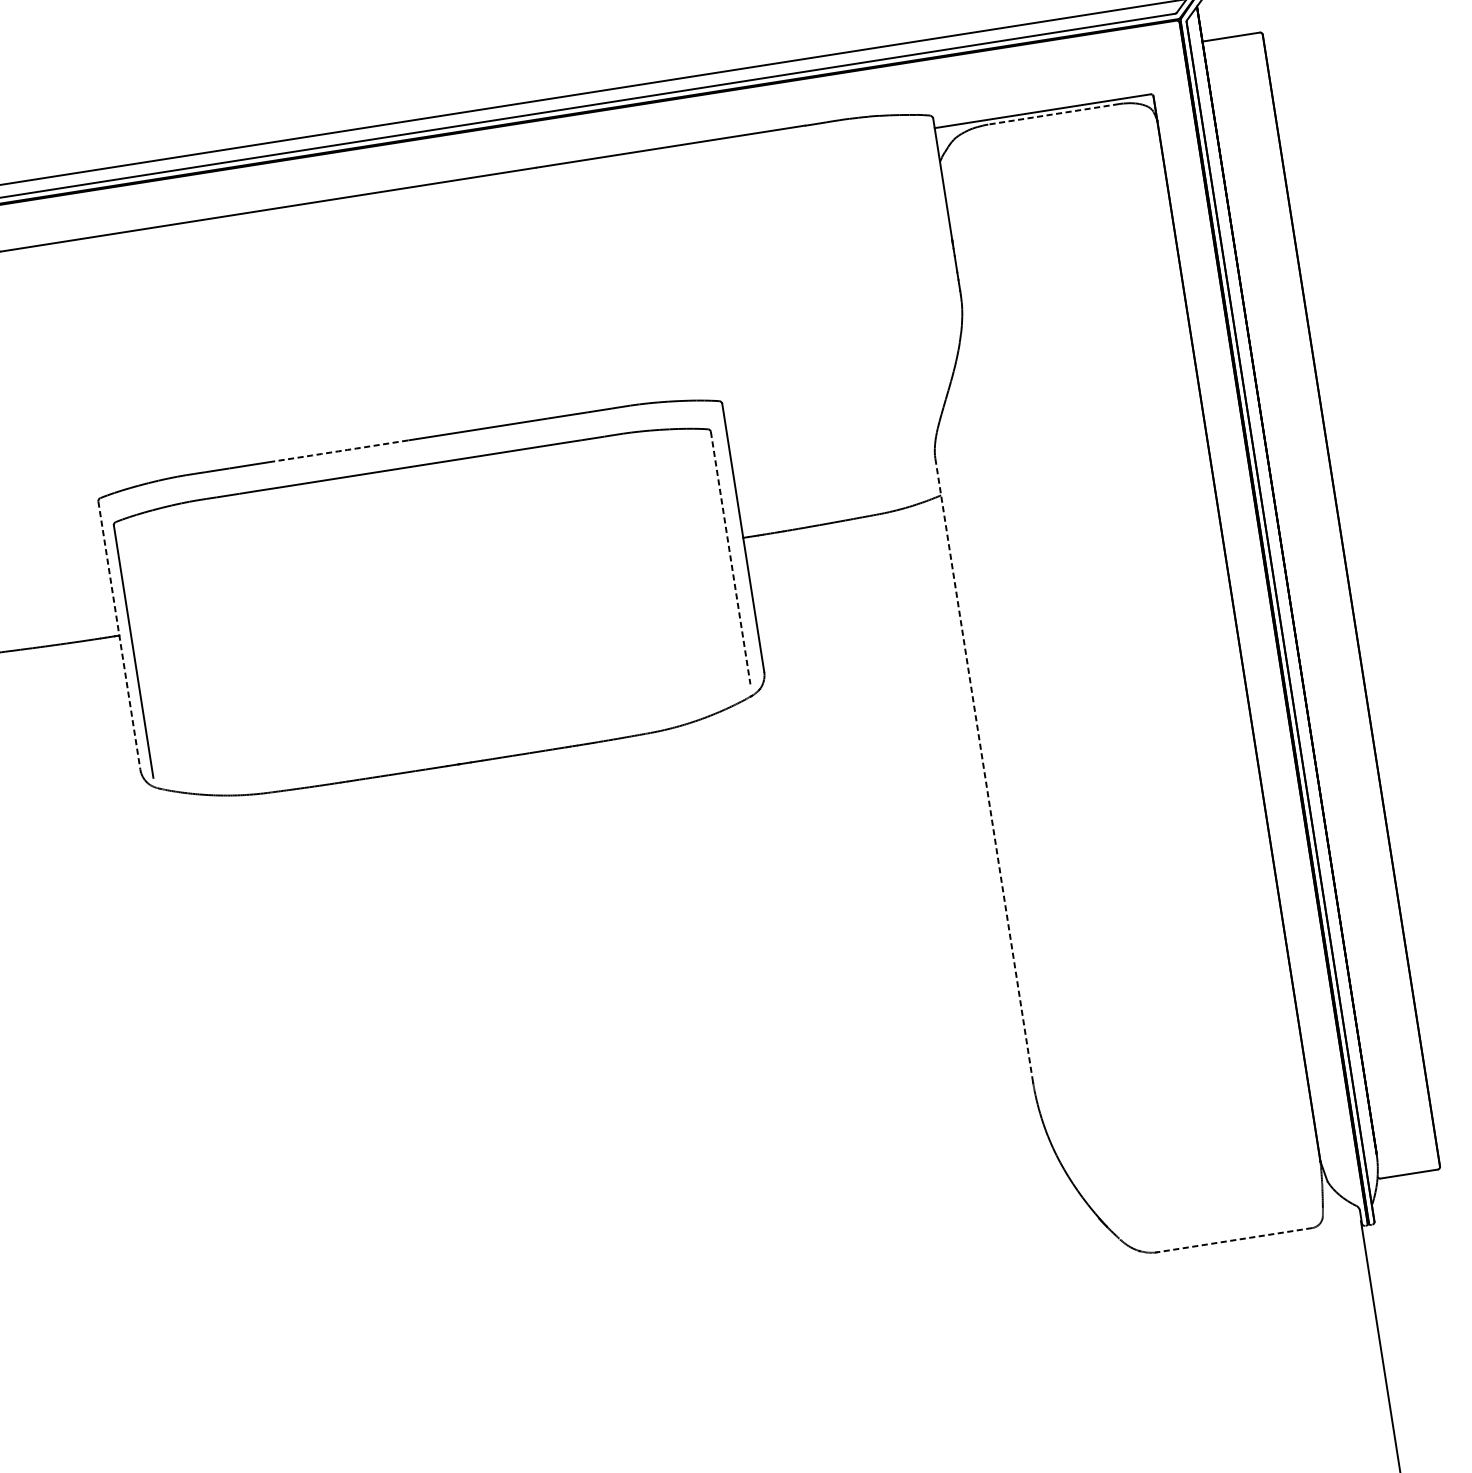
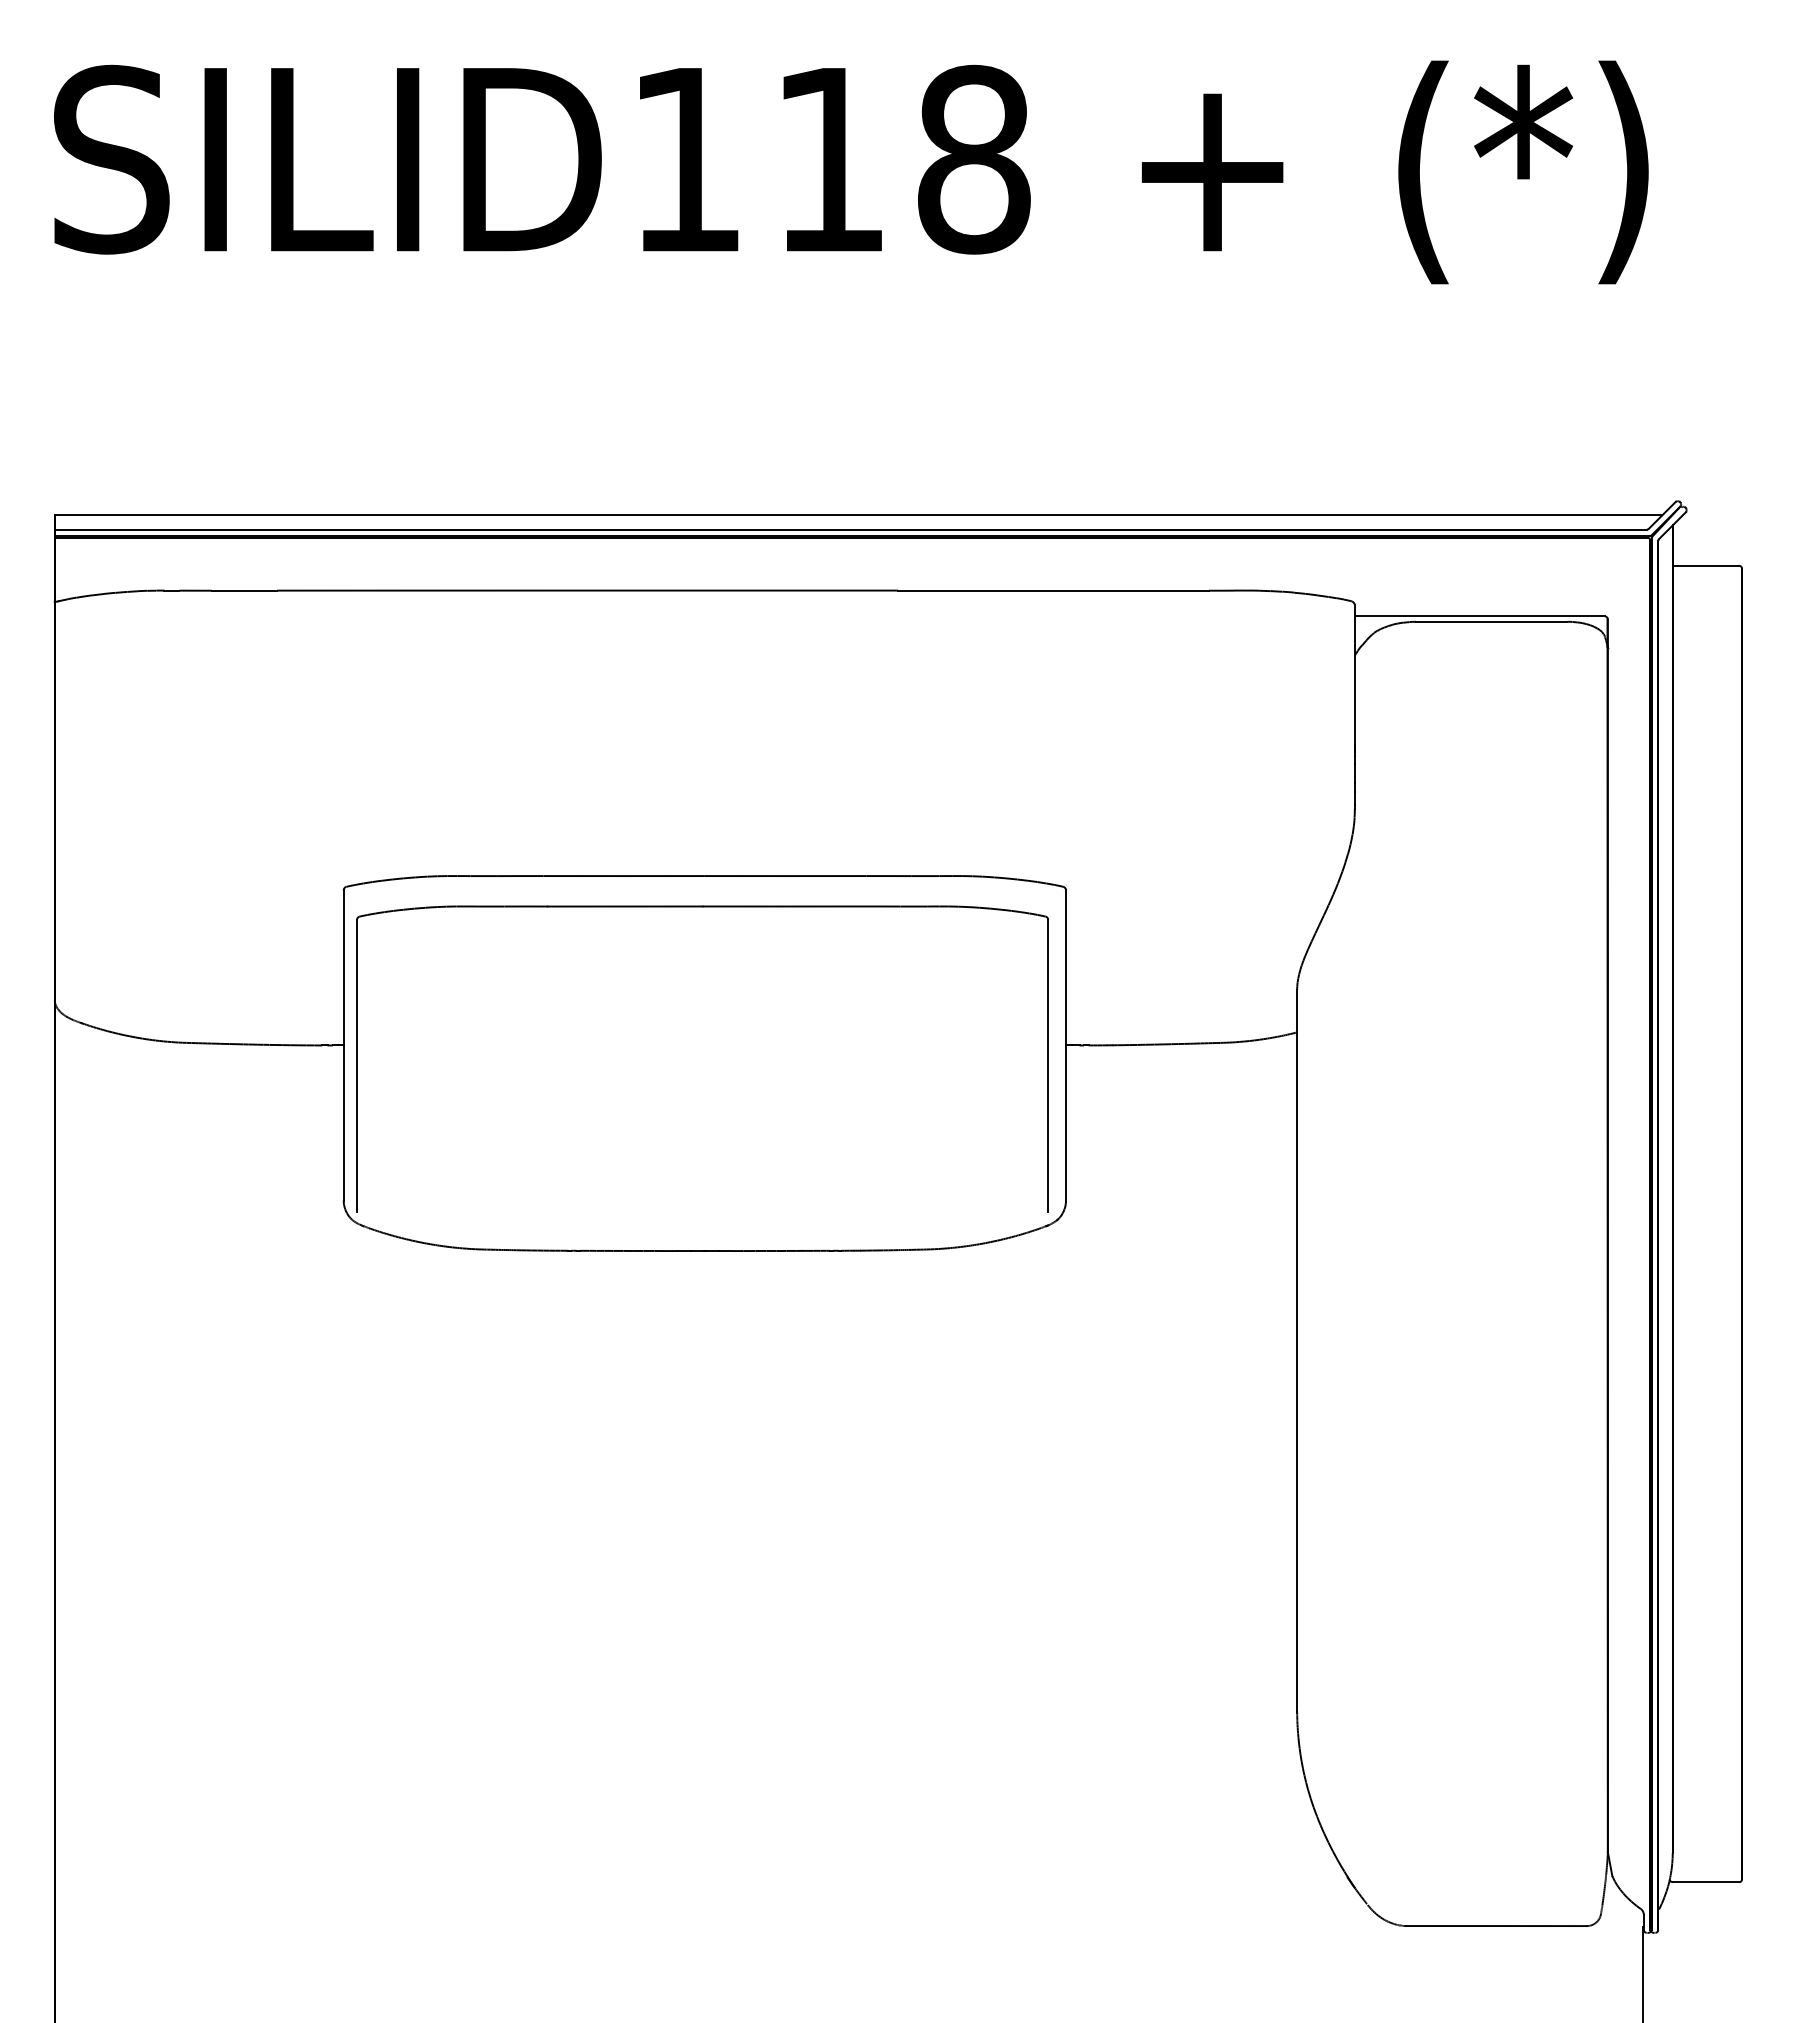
line: (1053, 114) -> (1491, 621), dashed -> solid
arc: (339, 451) -> (624, 876), dashed -> solid
line: (730, 558) -> (1048, 1066), dashed -> solid
line: (119, 635) -> (343, 1045), dashed -> solid
line: (984, 770) -> (1297, 1351), dashed -> solid
line: (1234, 1240) -> (1496, 1926), dashed -> solid

